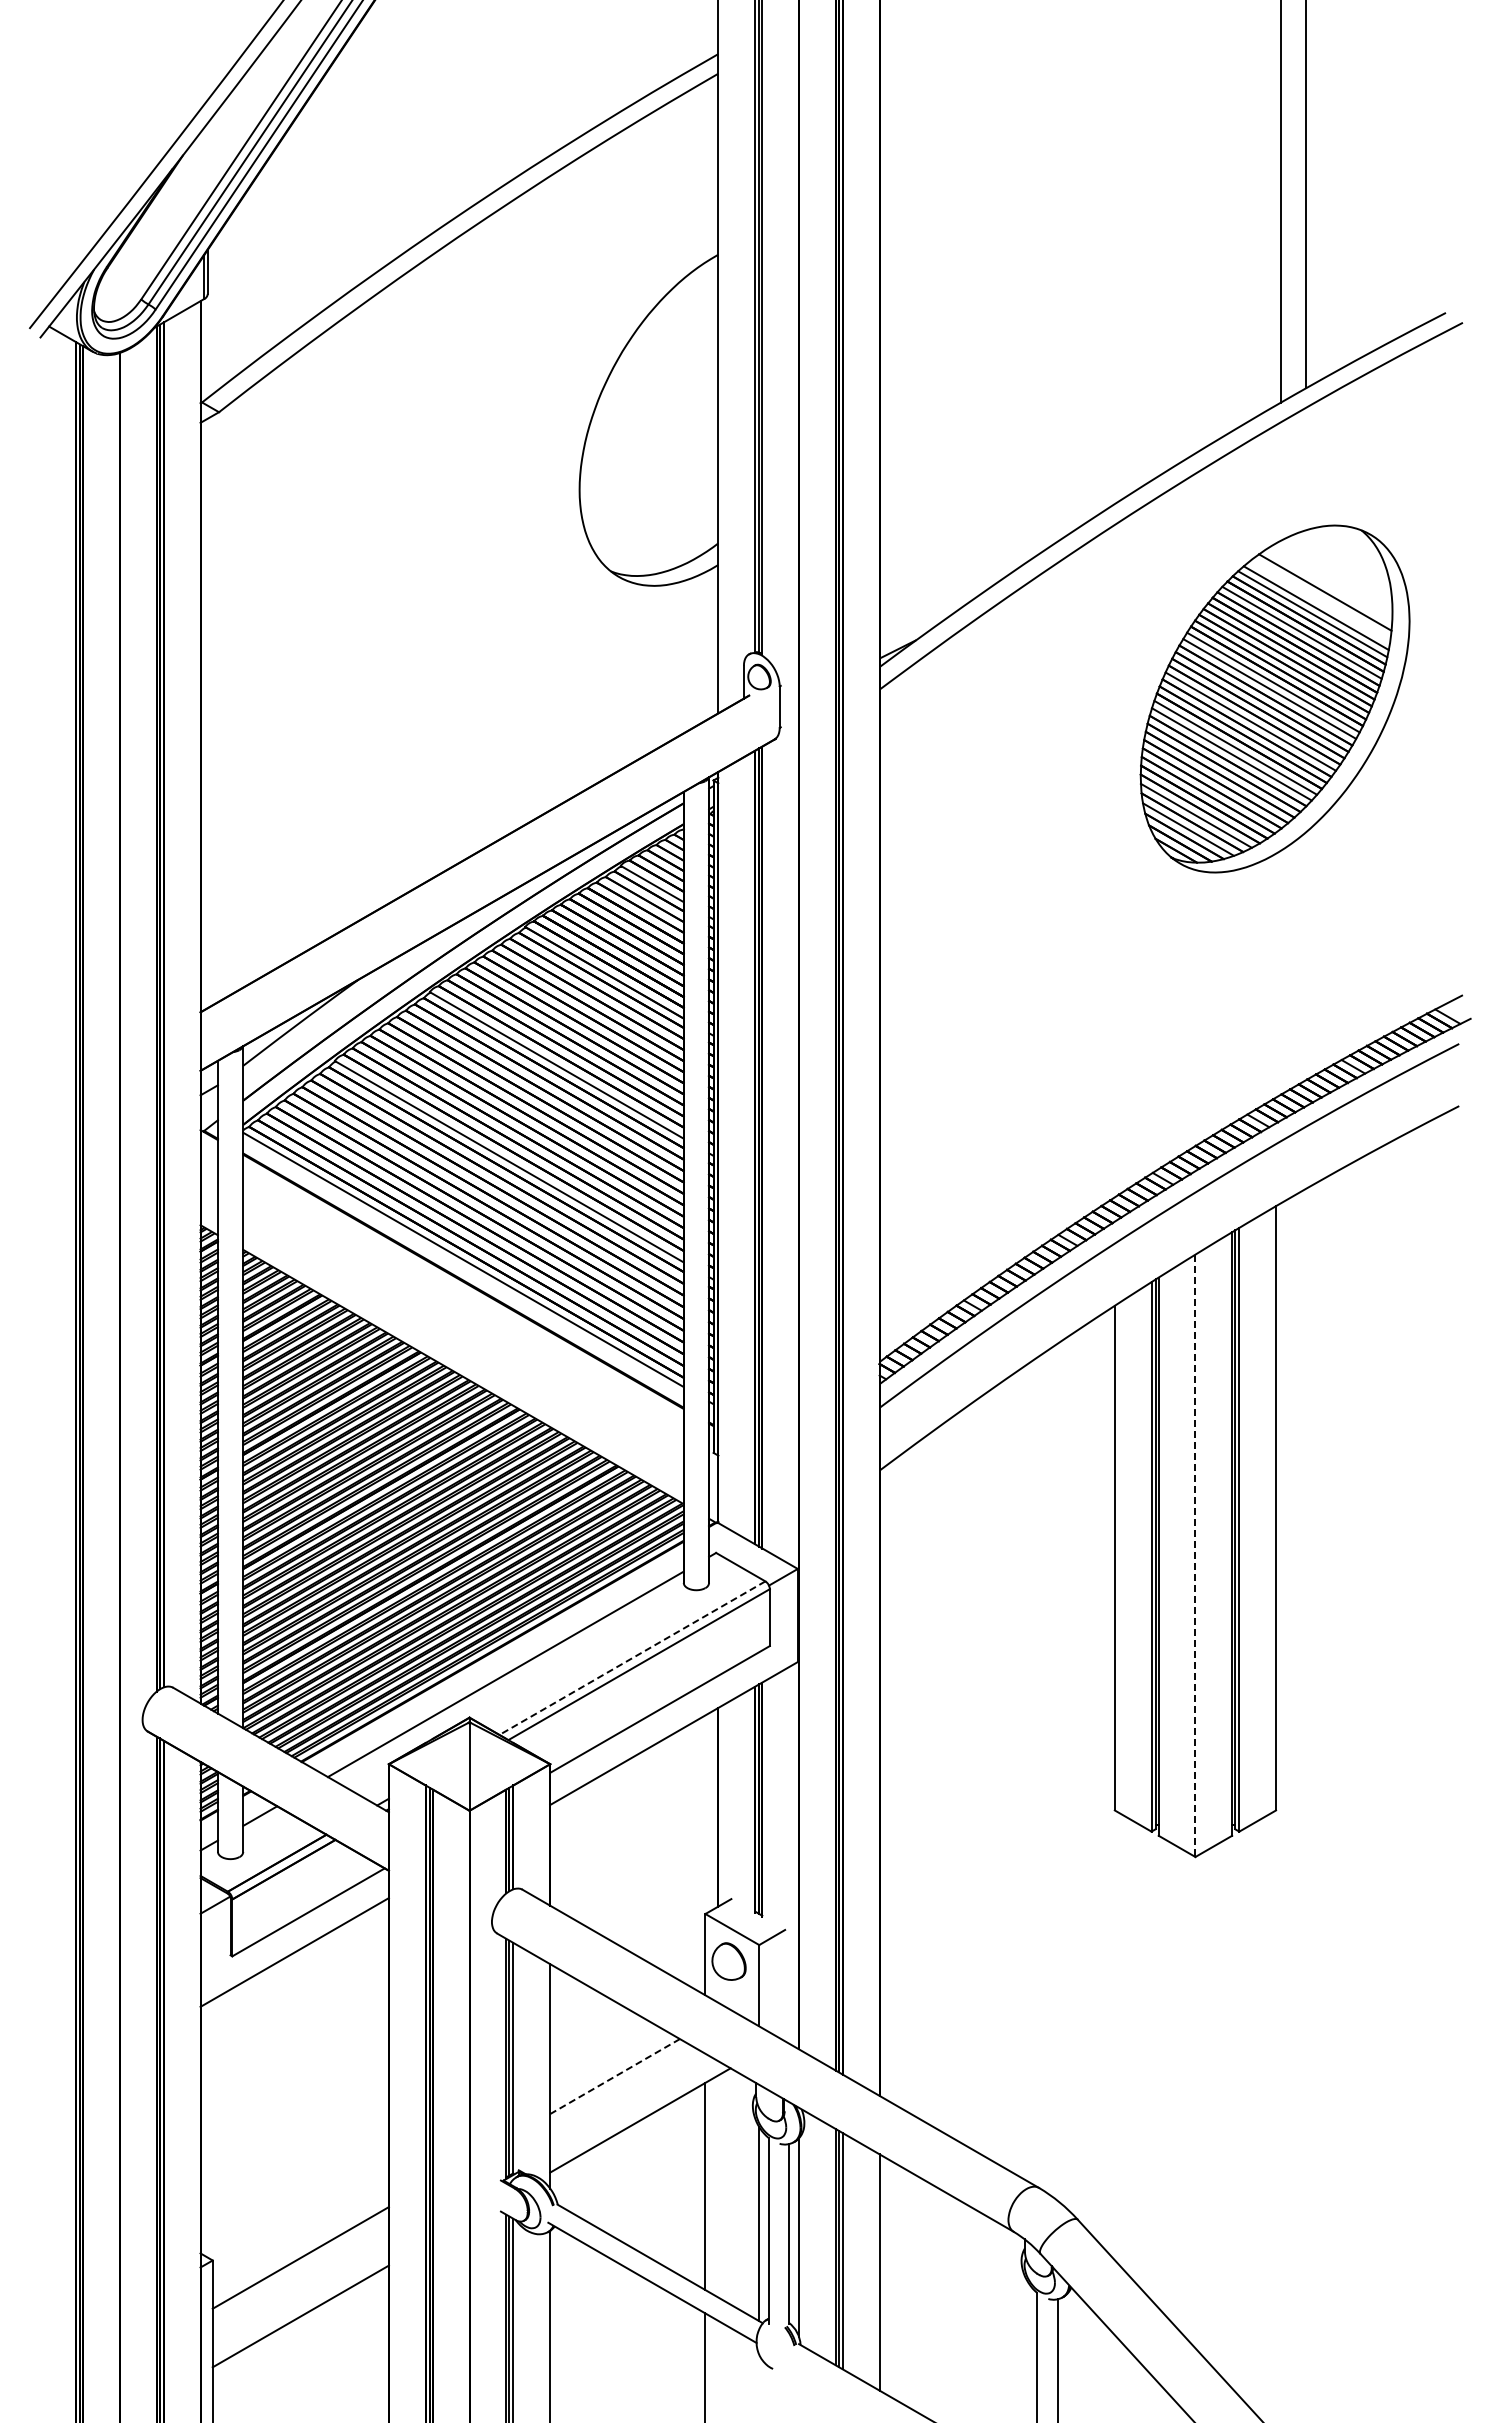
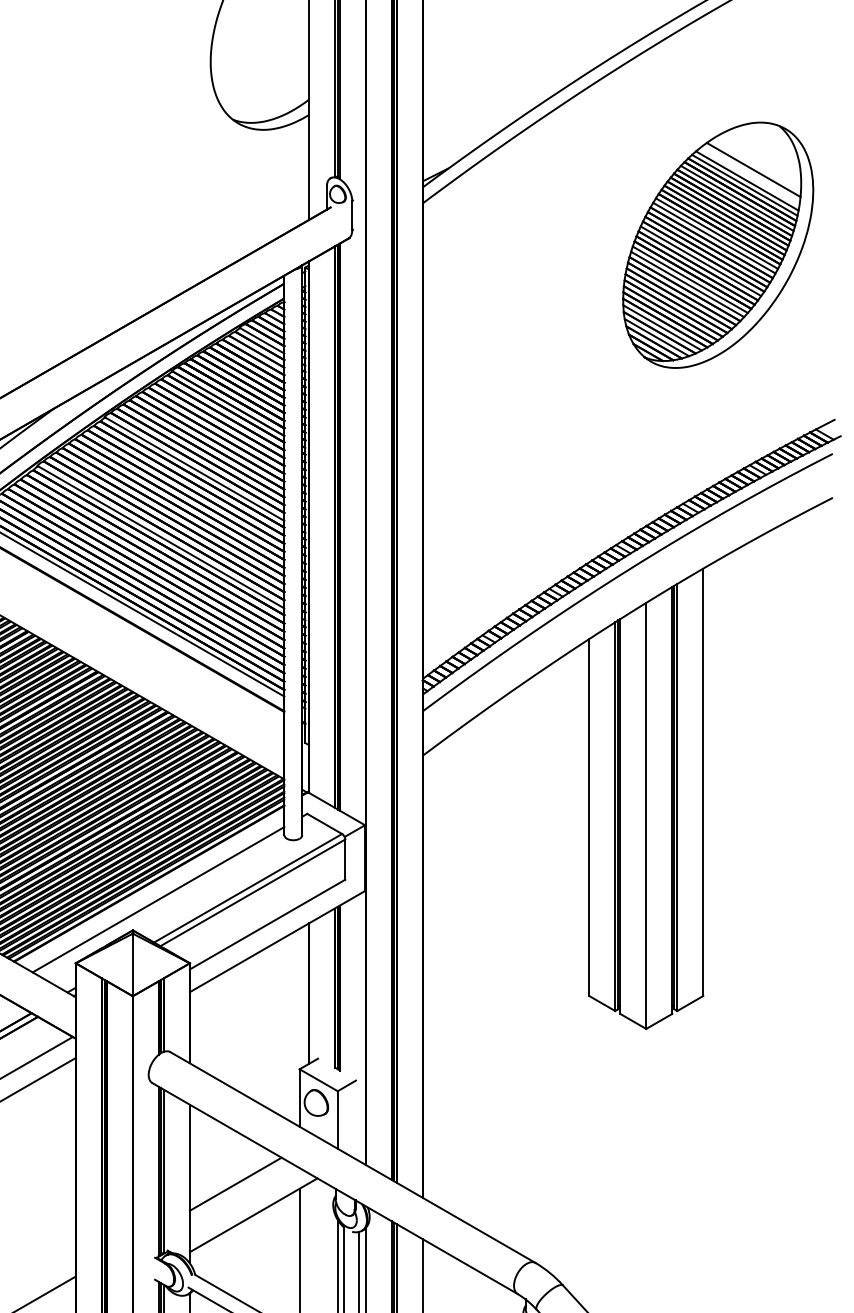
part: (1274, 698) -> (717, 244), moved
line: (1195, 1556) -> (646, 816), dashed -> solid
line: (632, 1658) -> (248, 888), dashed -> solid
line: (615, 2076) -> (236, 1184), dashed -> solid

